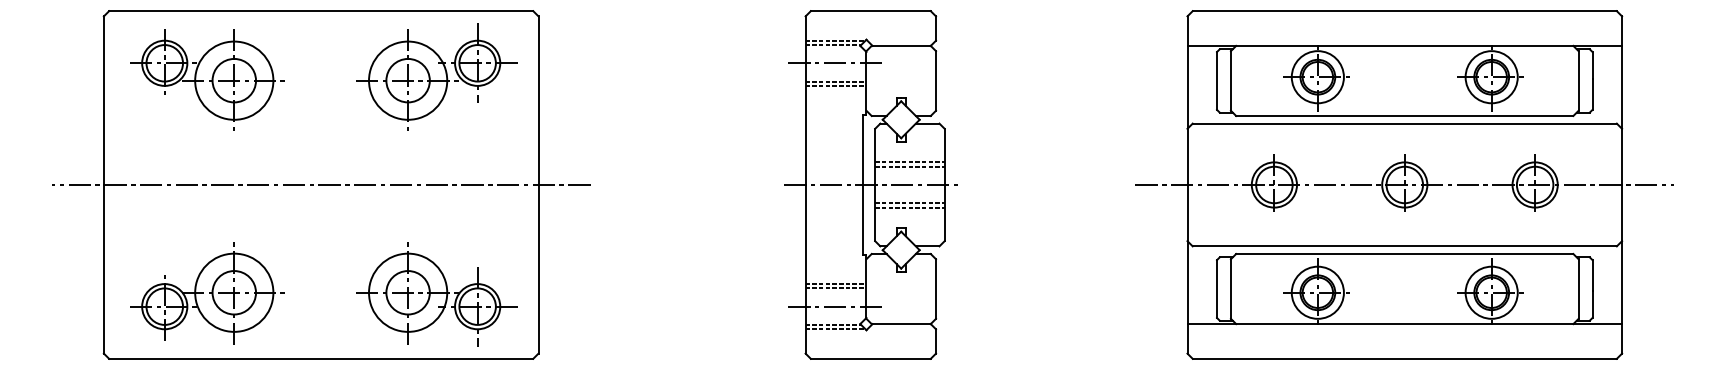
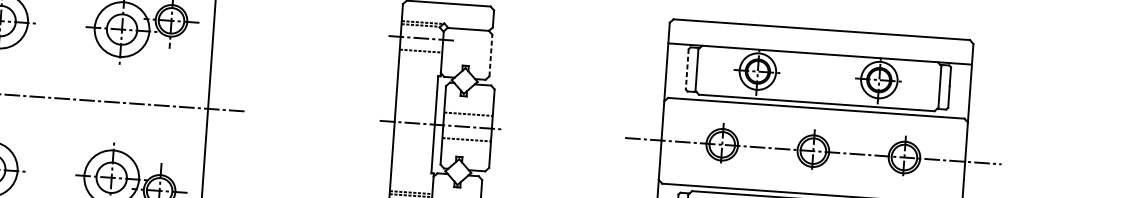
line: (936, 80) -> (491, 55), solid -> dashed
line: (1217, 80) -> (687, 69), solid -> dashed
line: (835, 85) -> (420, 53), removed
line: (909, 162) -> (468, 111), removed
line: (909, 207) -> (466, 142), removed

